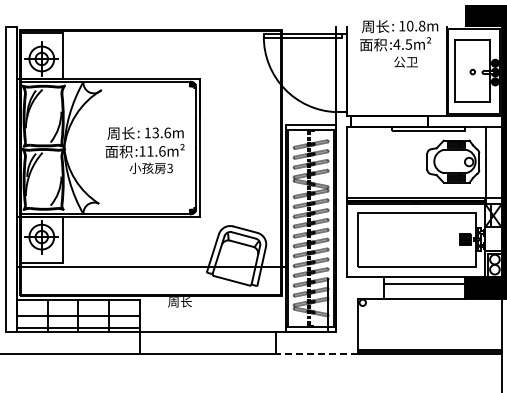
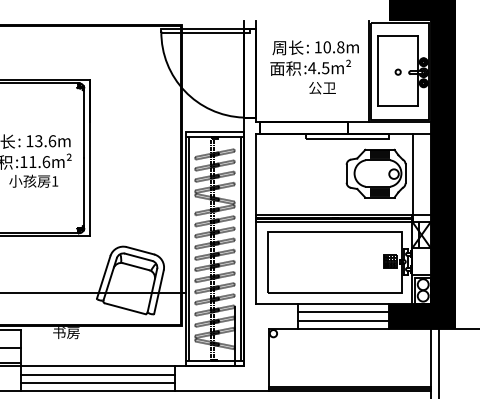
text: (399, 43) -> (315, 66), moved
text: (169, 168) -> (54, 181), 3 -> 1
line: (424, 291) -> (343, 320), added
text: (179, 302) -> (65, 333), 周长 -> 书房
line: (207, 338) -> (97, 374), added
line: (207, 346) -> (97, 383), added
line: (316, 353) -> (221, 391), dashed -> solid

